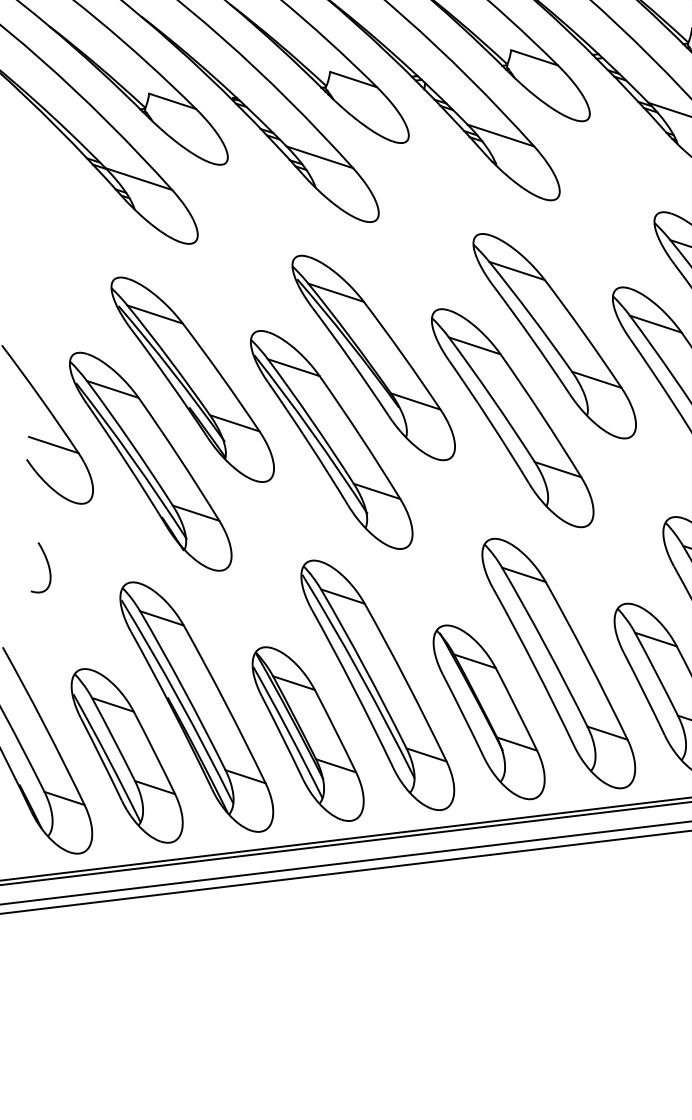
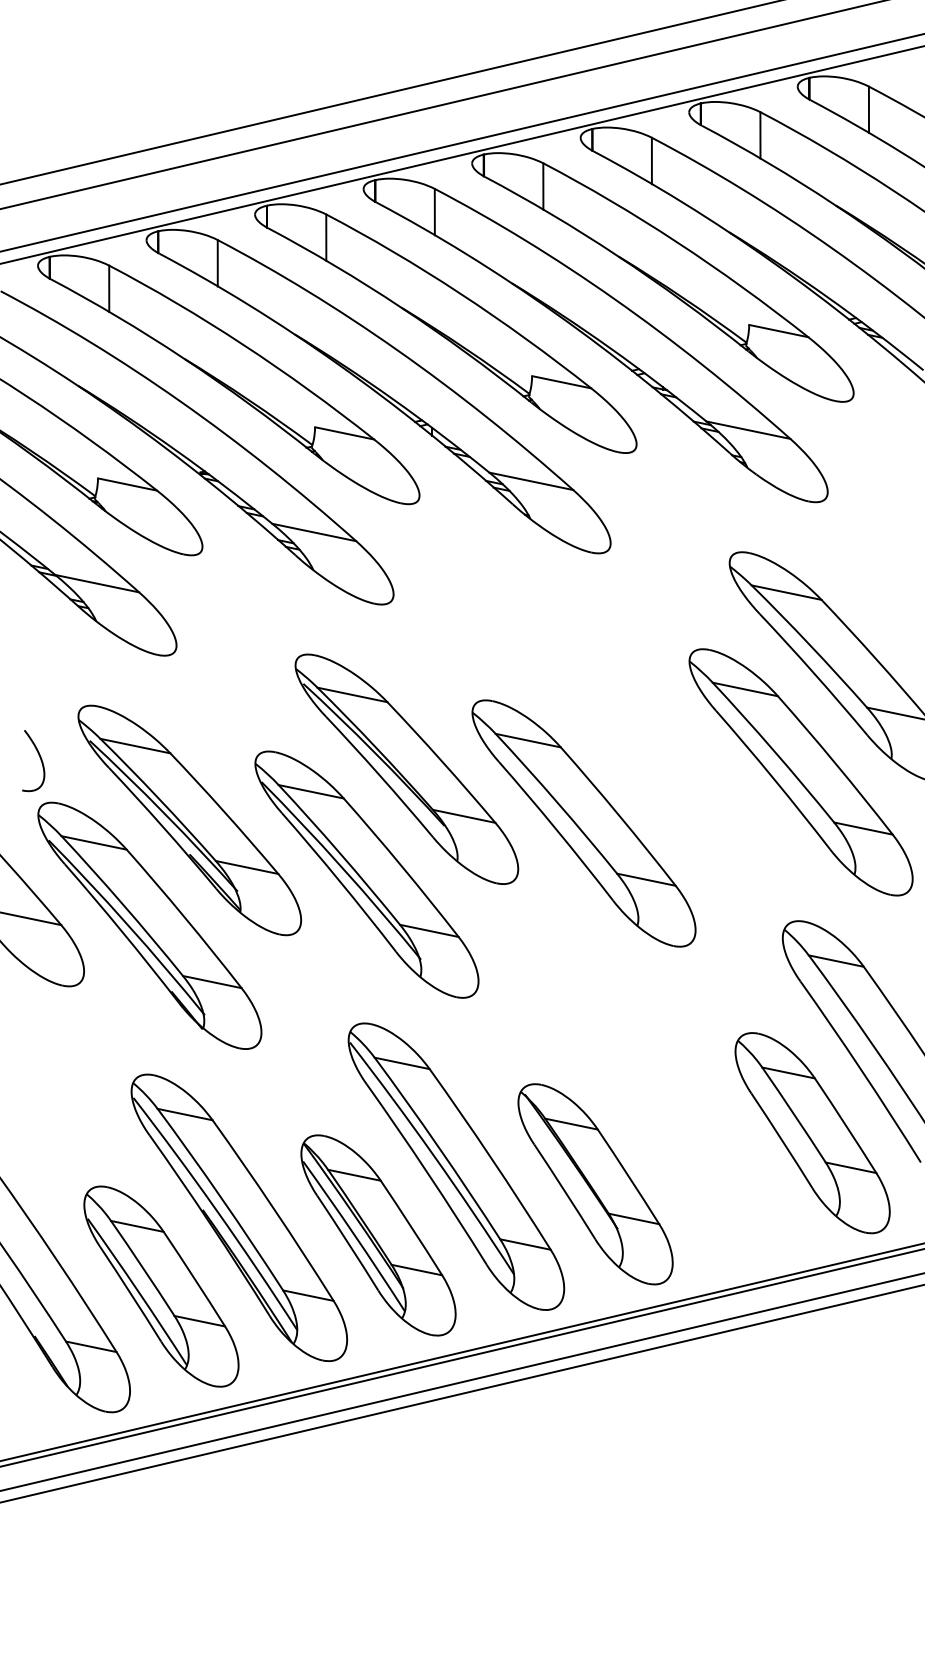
part: (554, 335) -> (623, 717), removed
curve: (48, 568) -> (40, 760), moved
part: (558, 663) -> (673, 1115), removed

